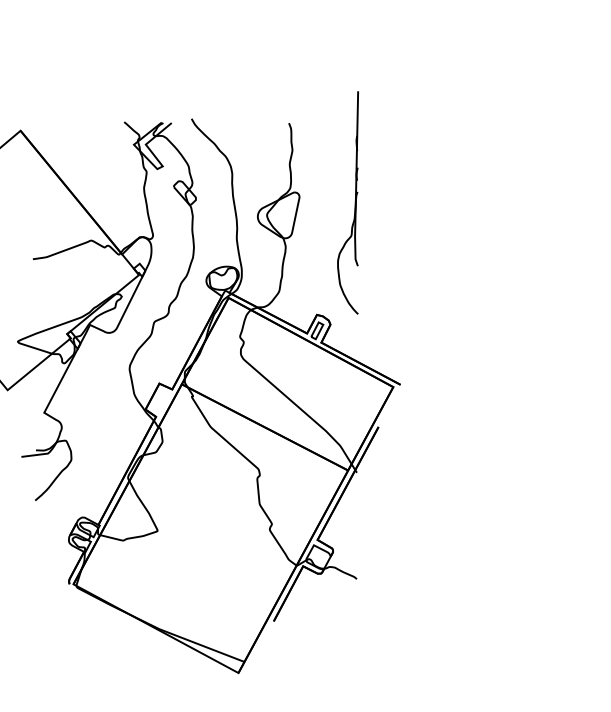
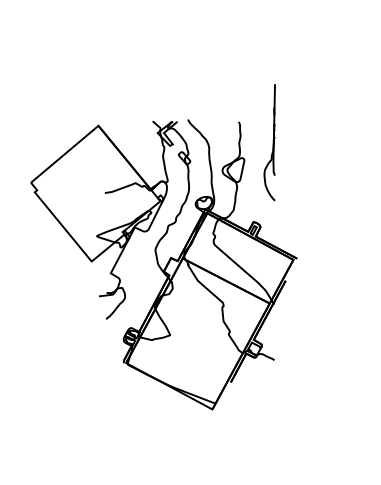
part: (347, 202) -> (269, 142), moved

